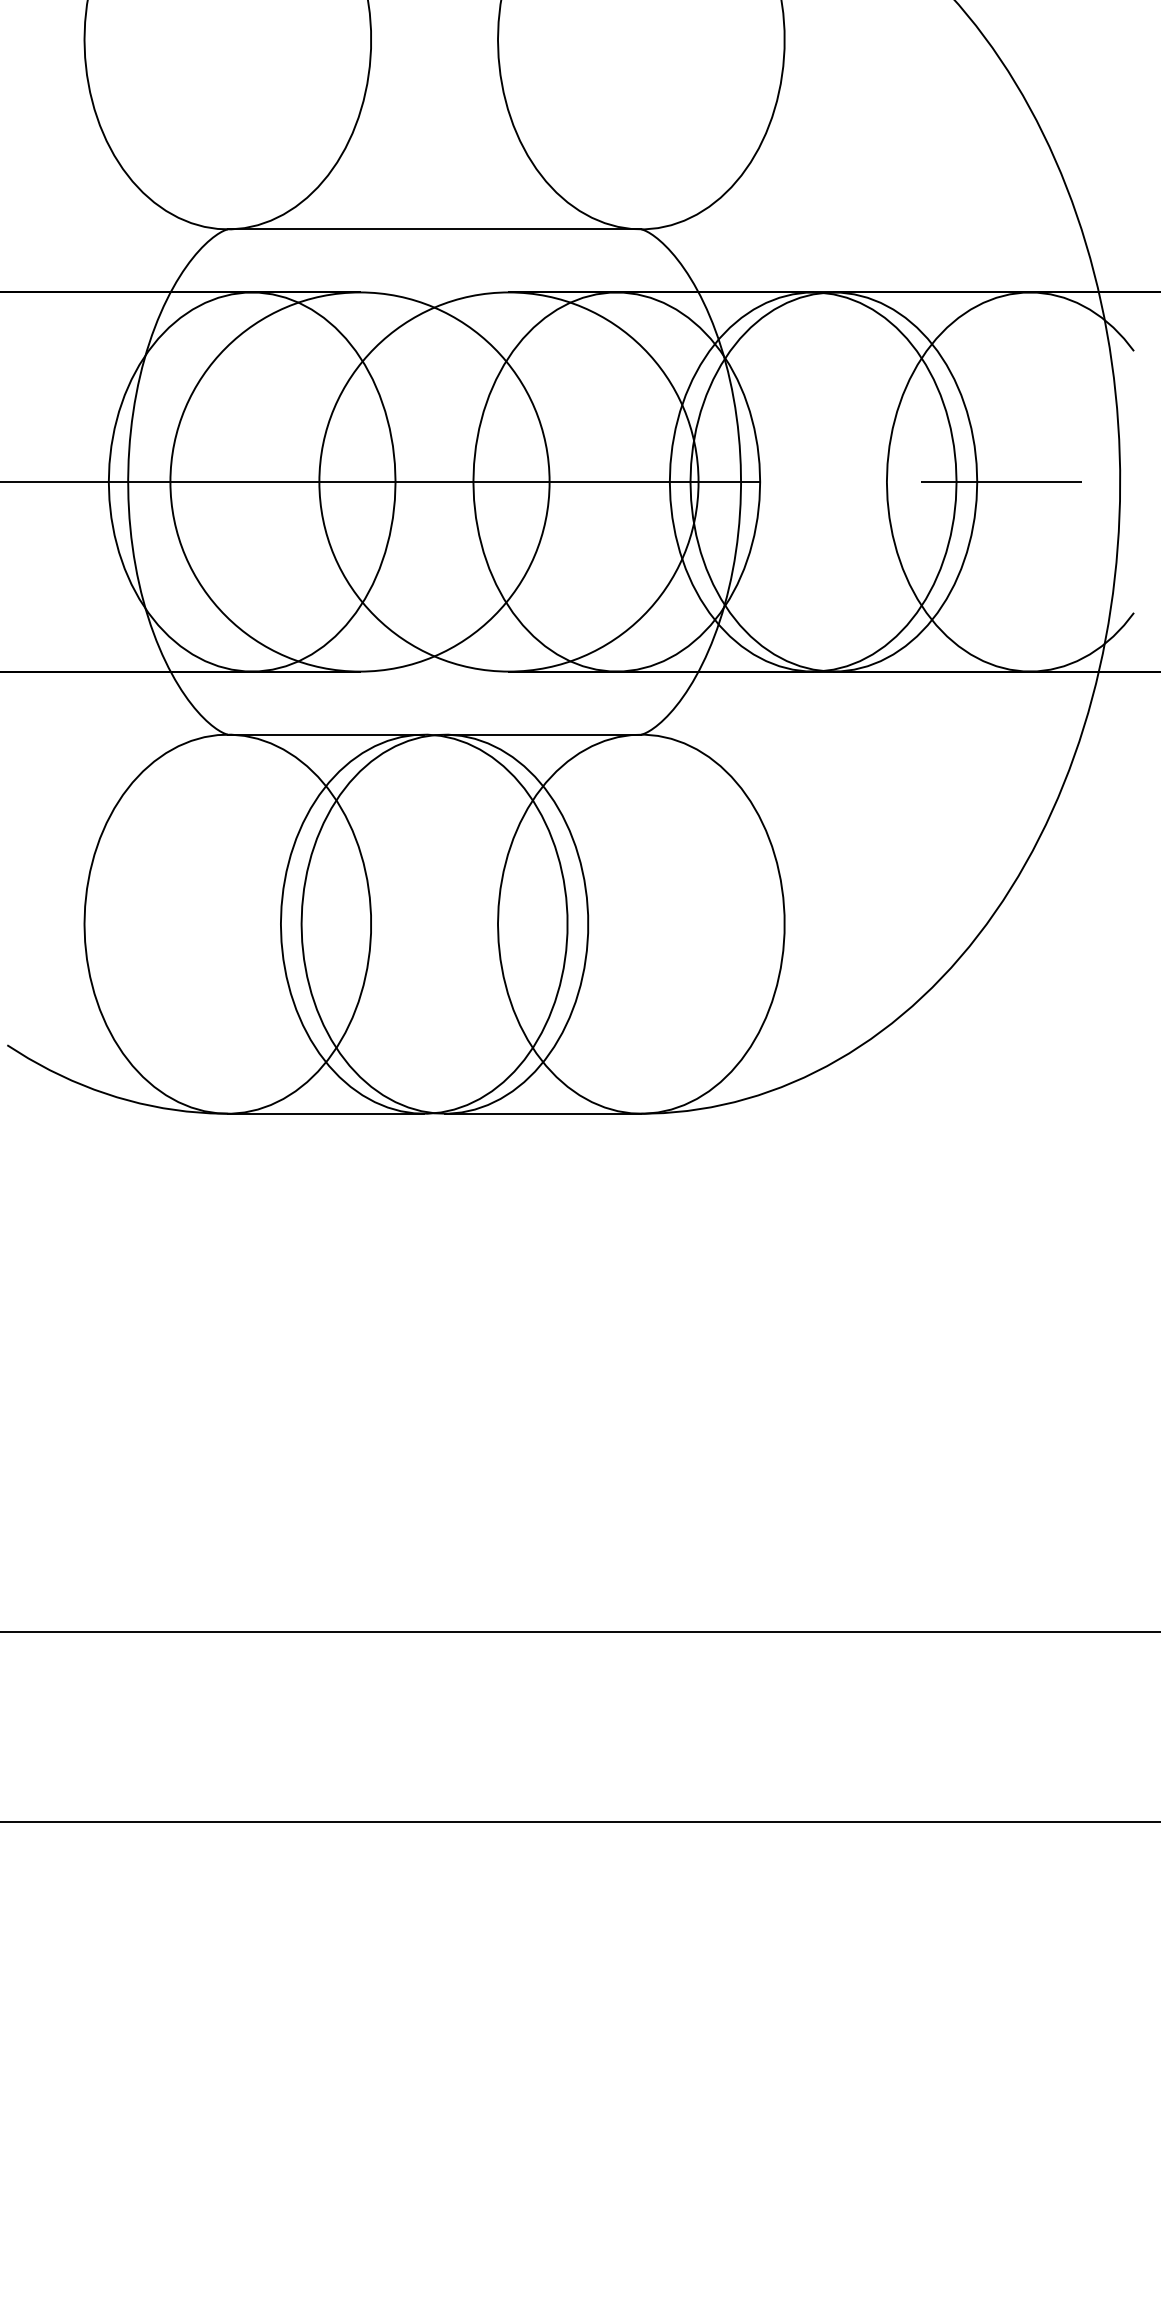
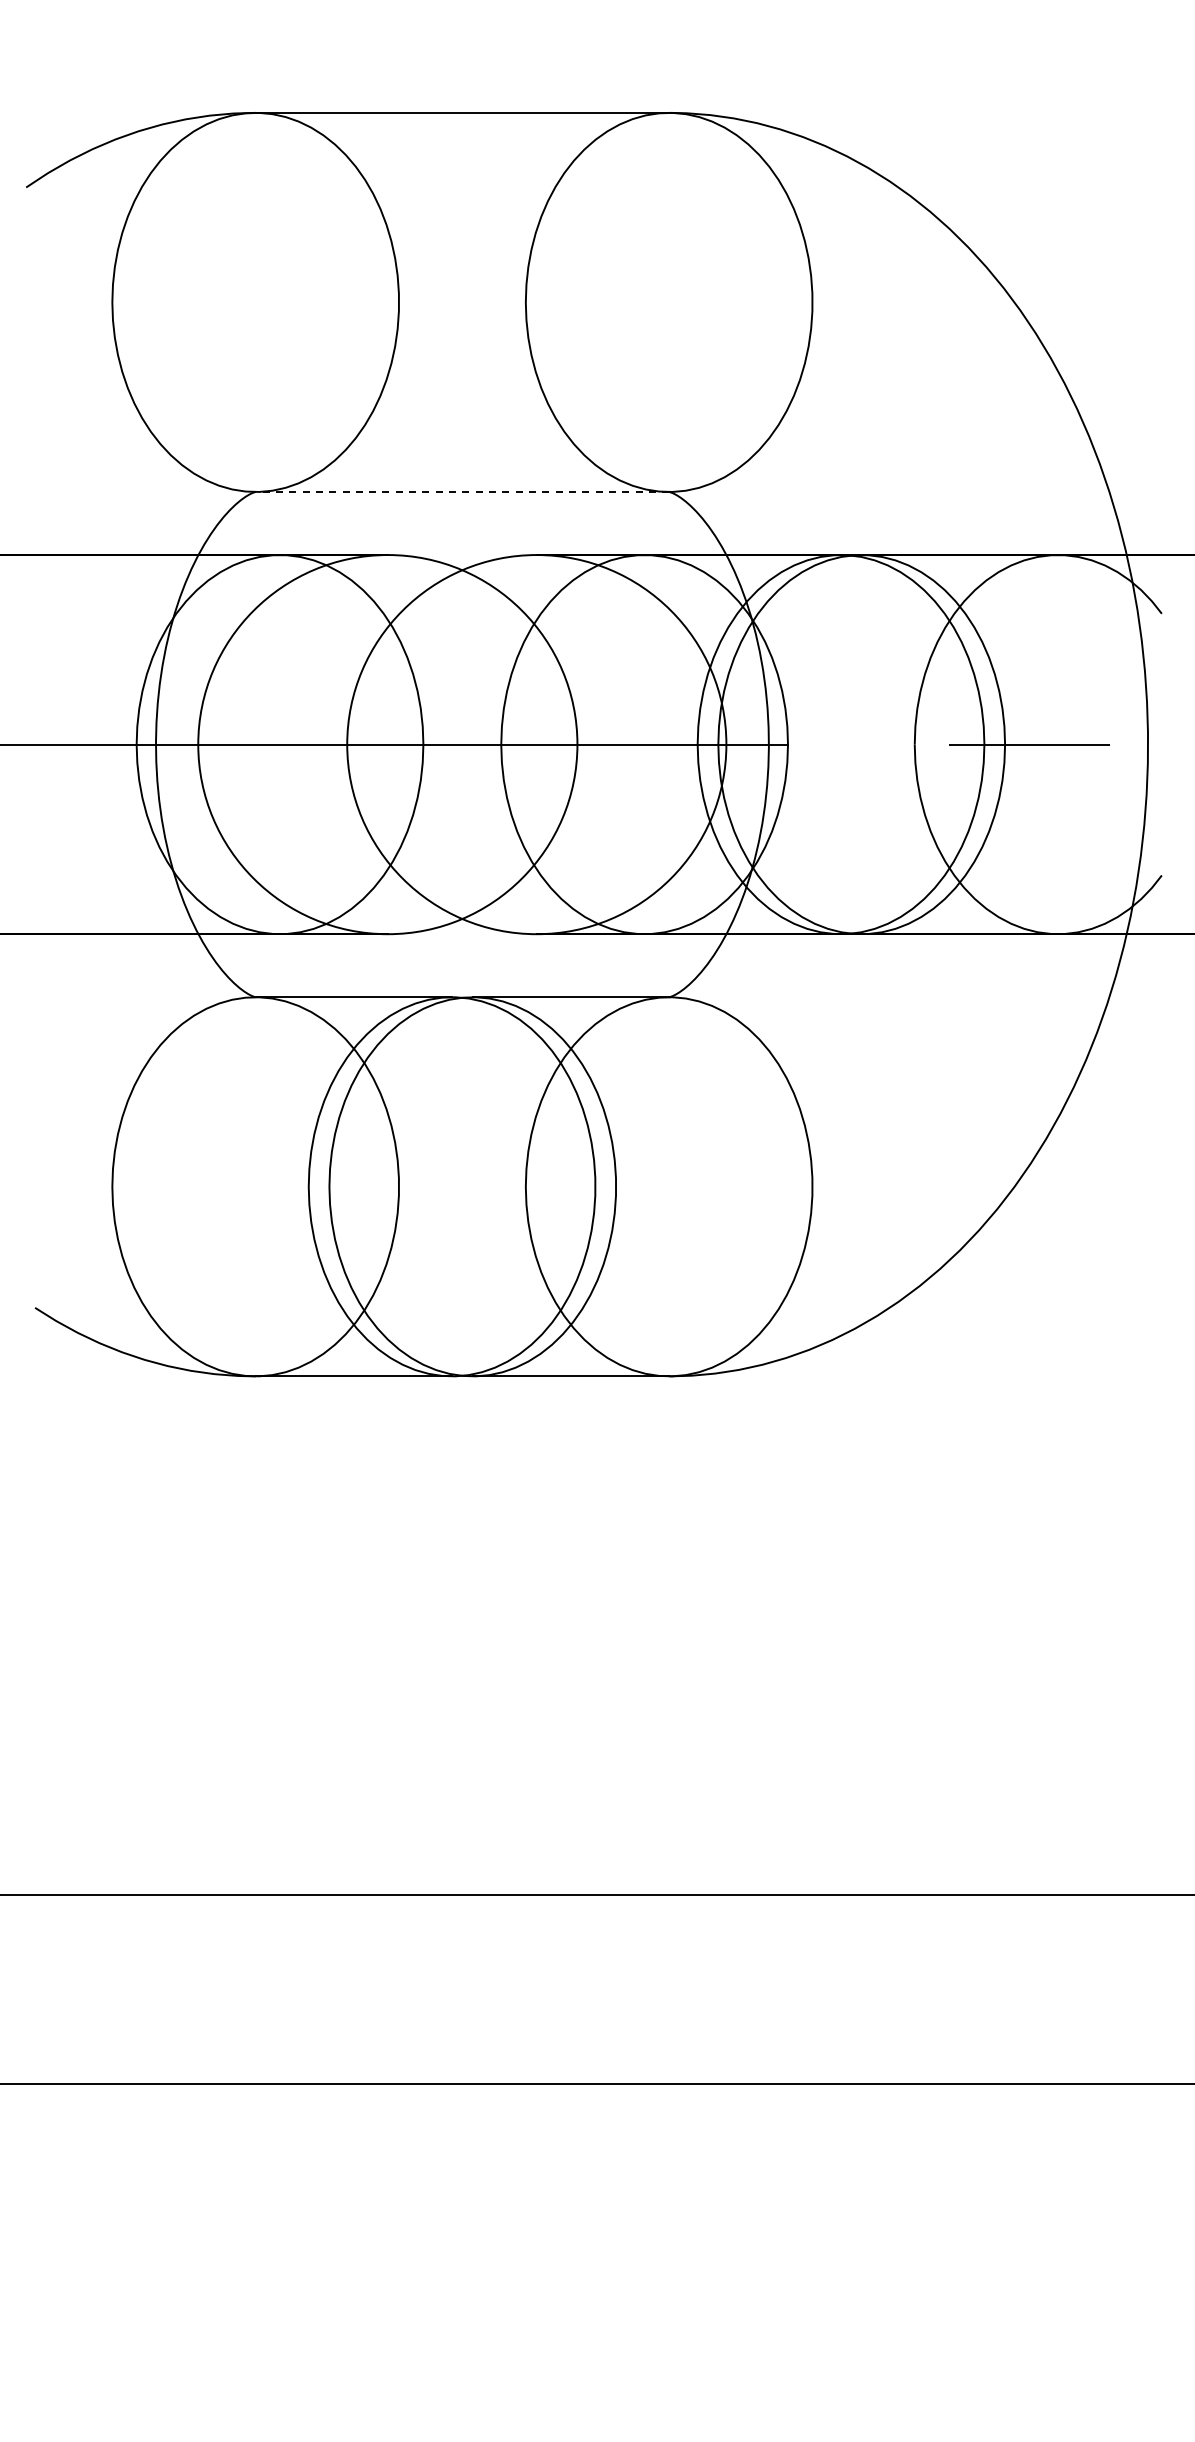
line: (434, 229) -> (462, 492), solid -> dashed

